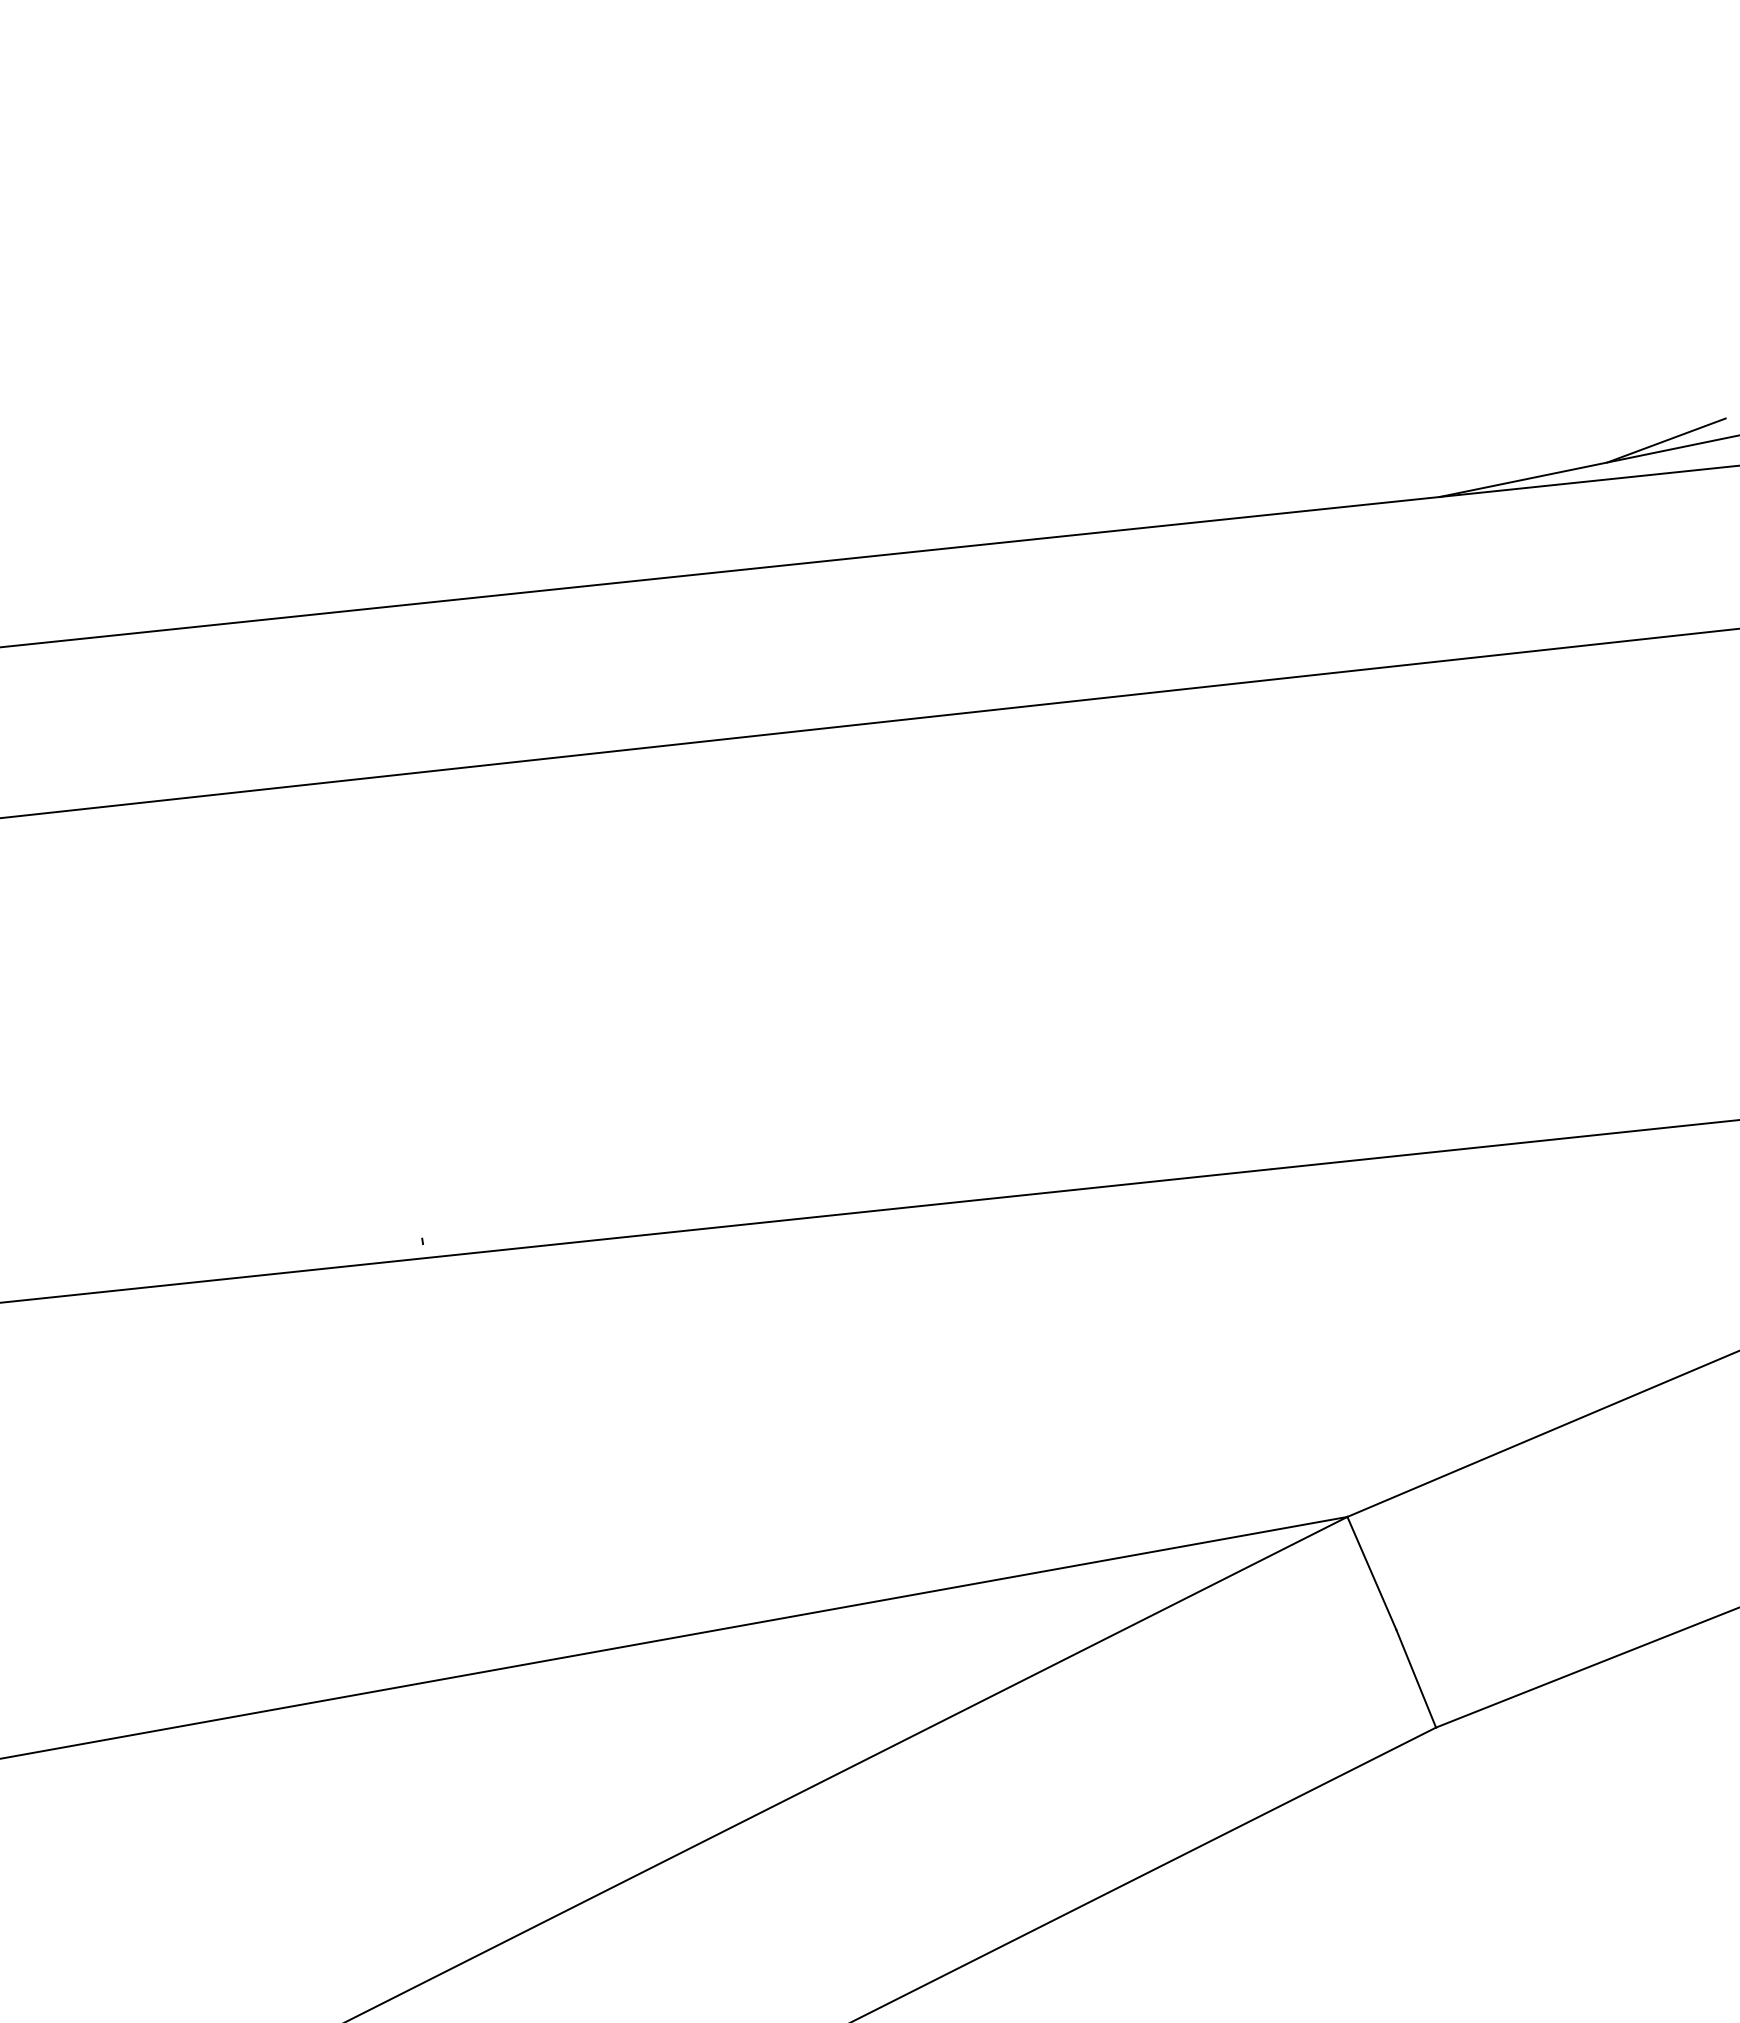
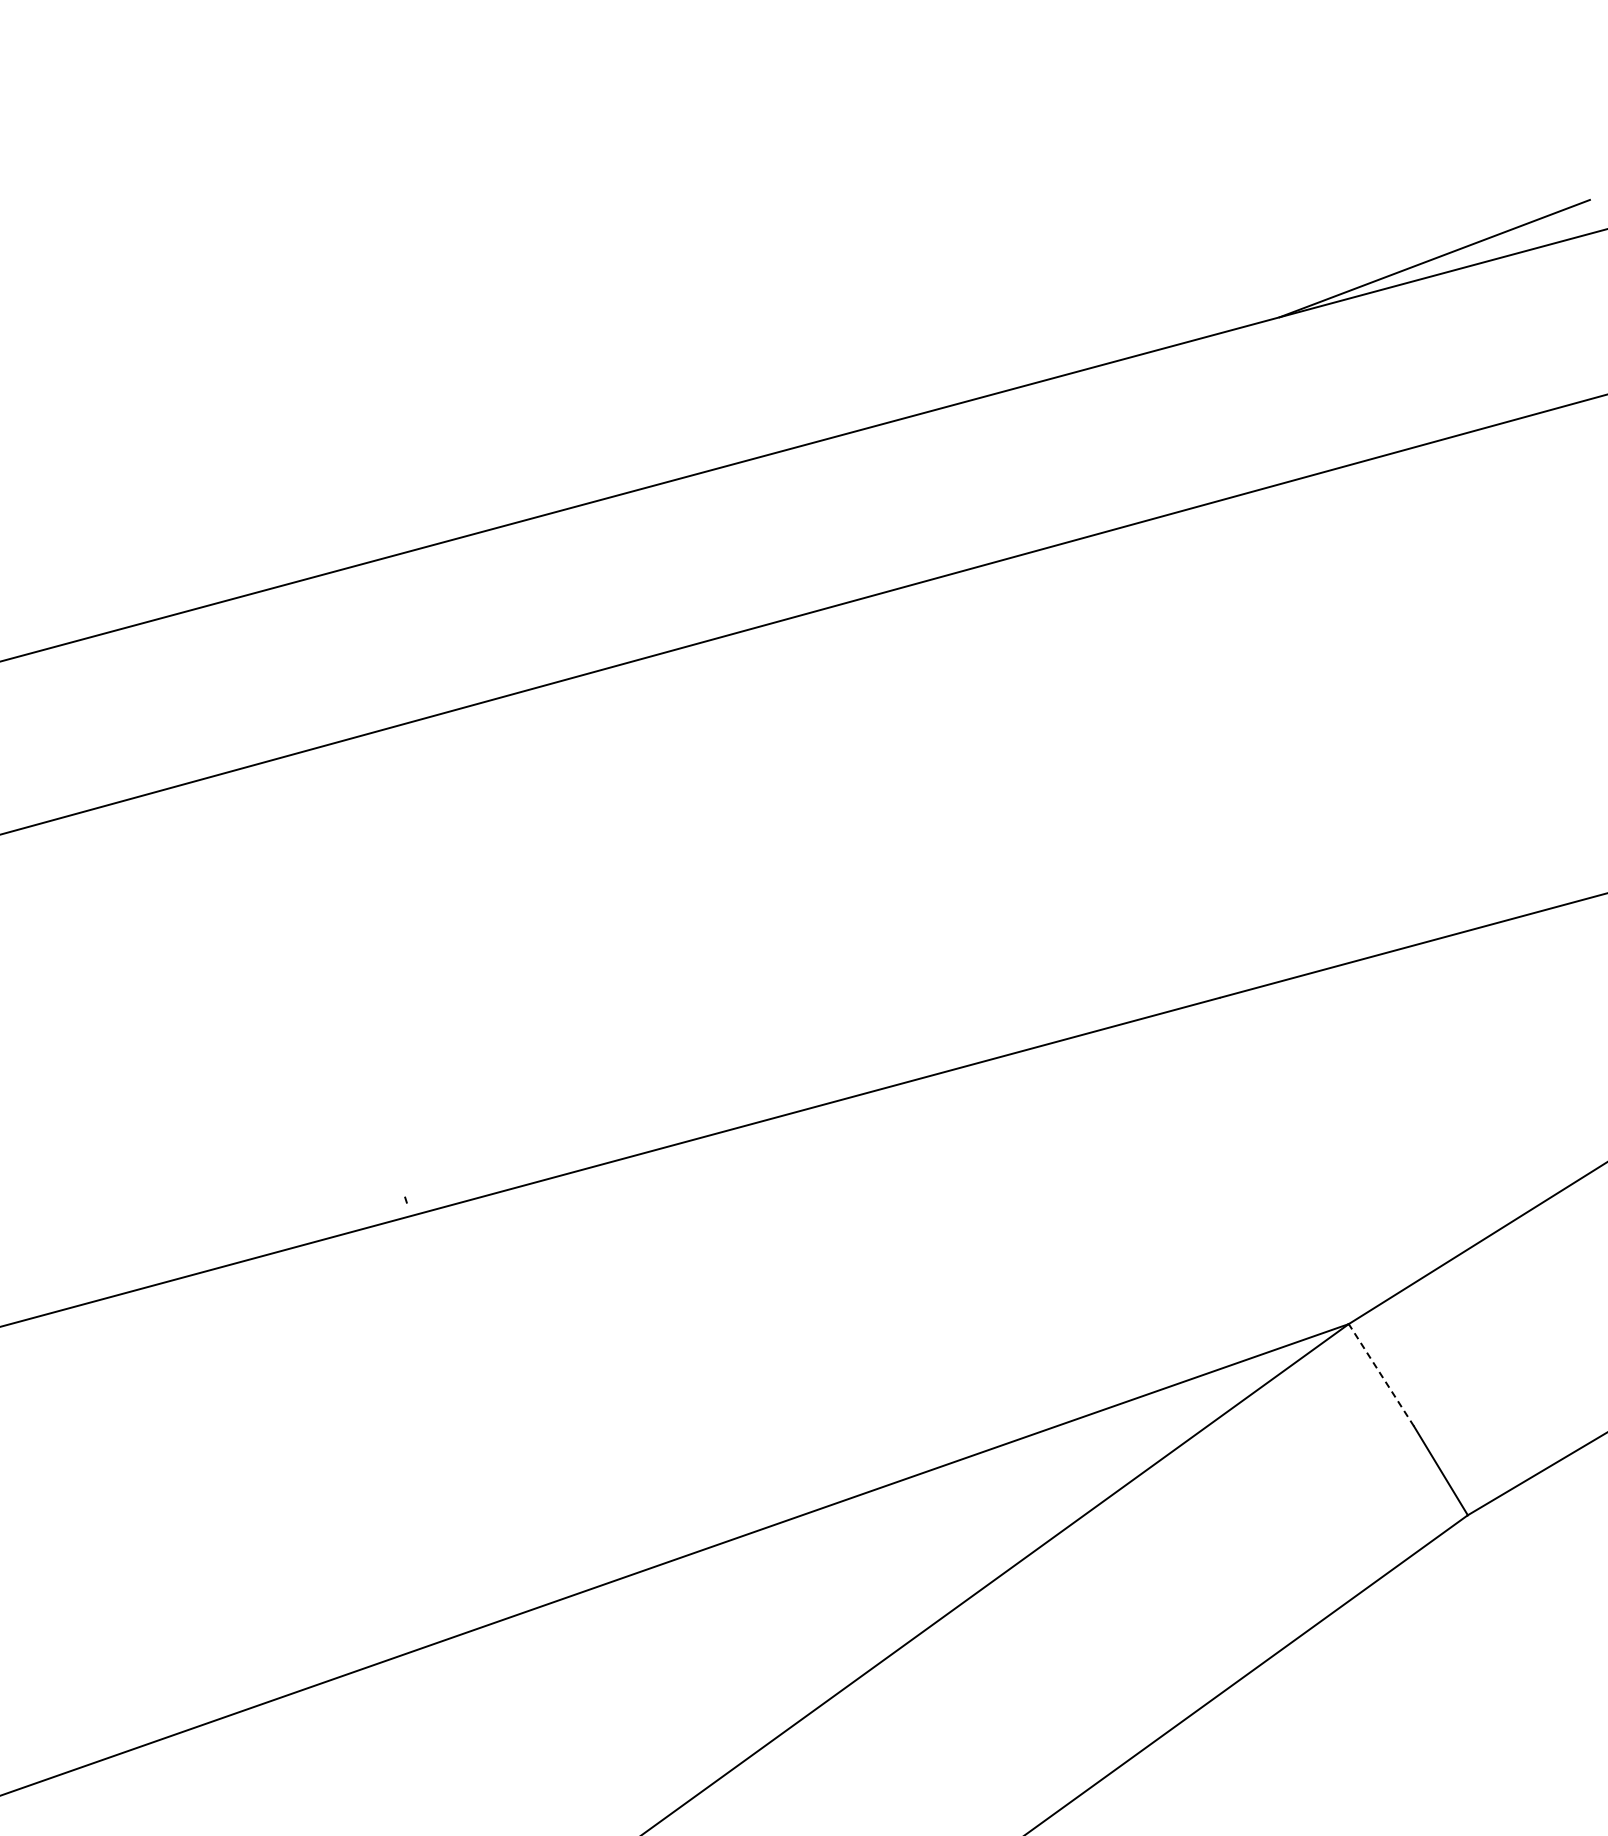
line: (1666, 440) -> (1491, 227), removed
line: (1371, 1573) -> (1381, 1375), solid -> dashed

